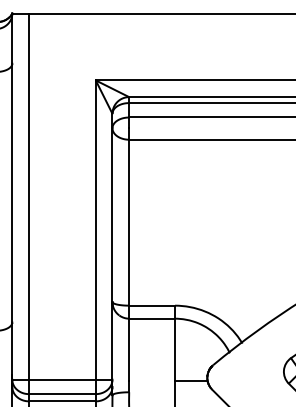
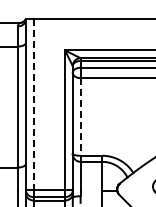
line: (28, 196) -> (33, 104), solid -> dashed
line: (128, 221) -> (80, 116), solid -> dashed

